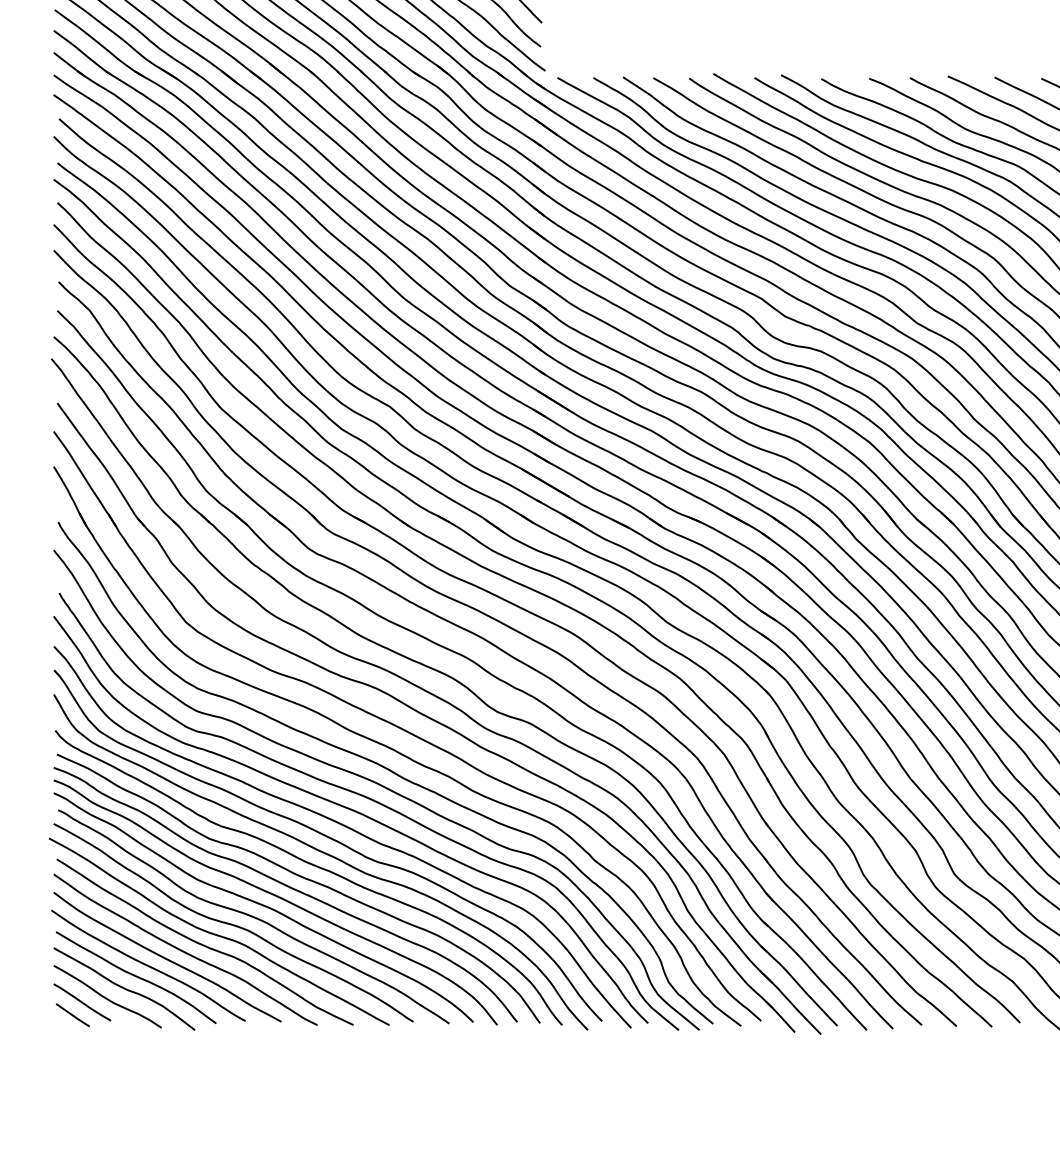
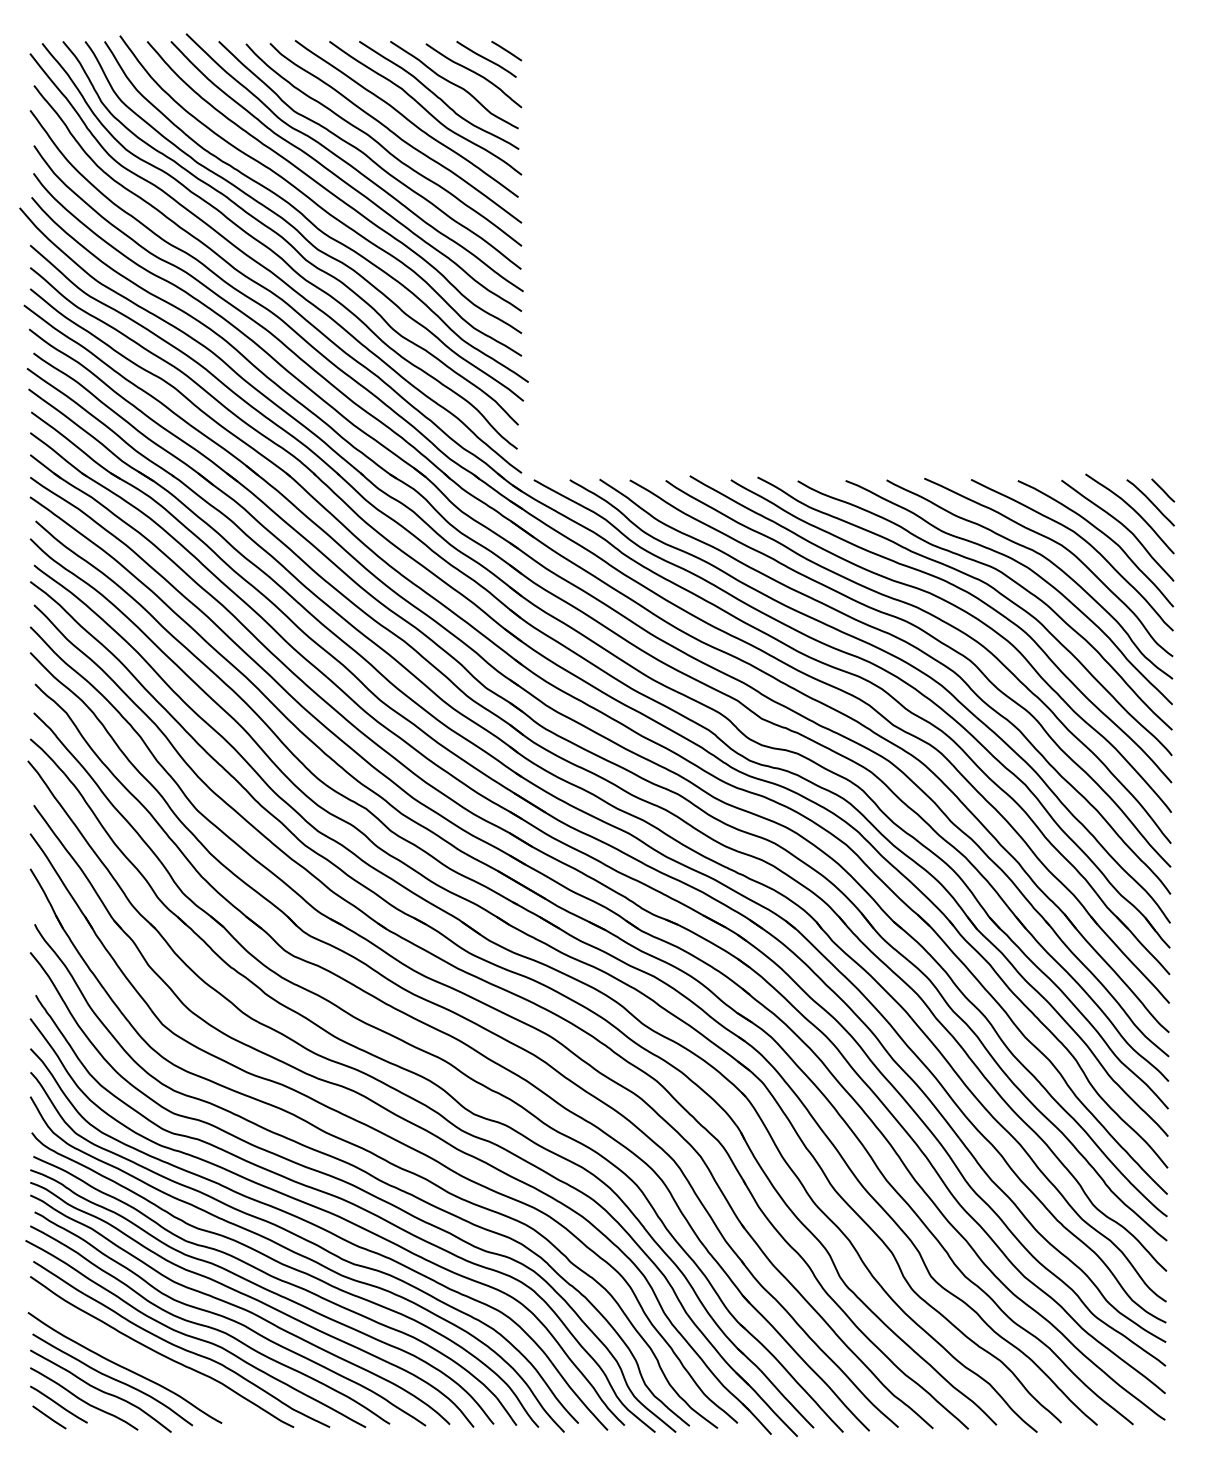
curve: (167, 958) -> (143, 1360), removed

